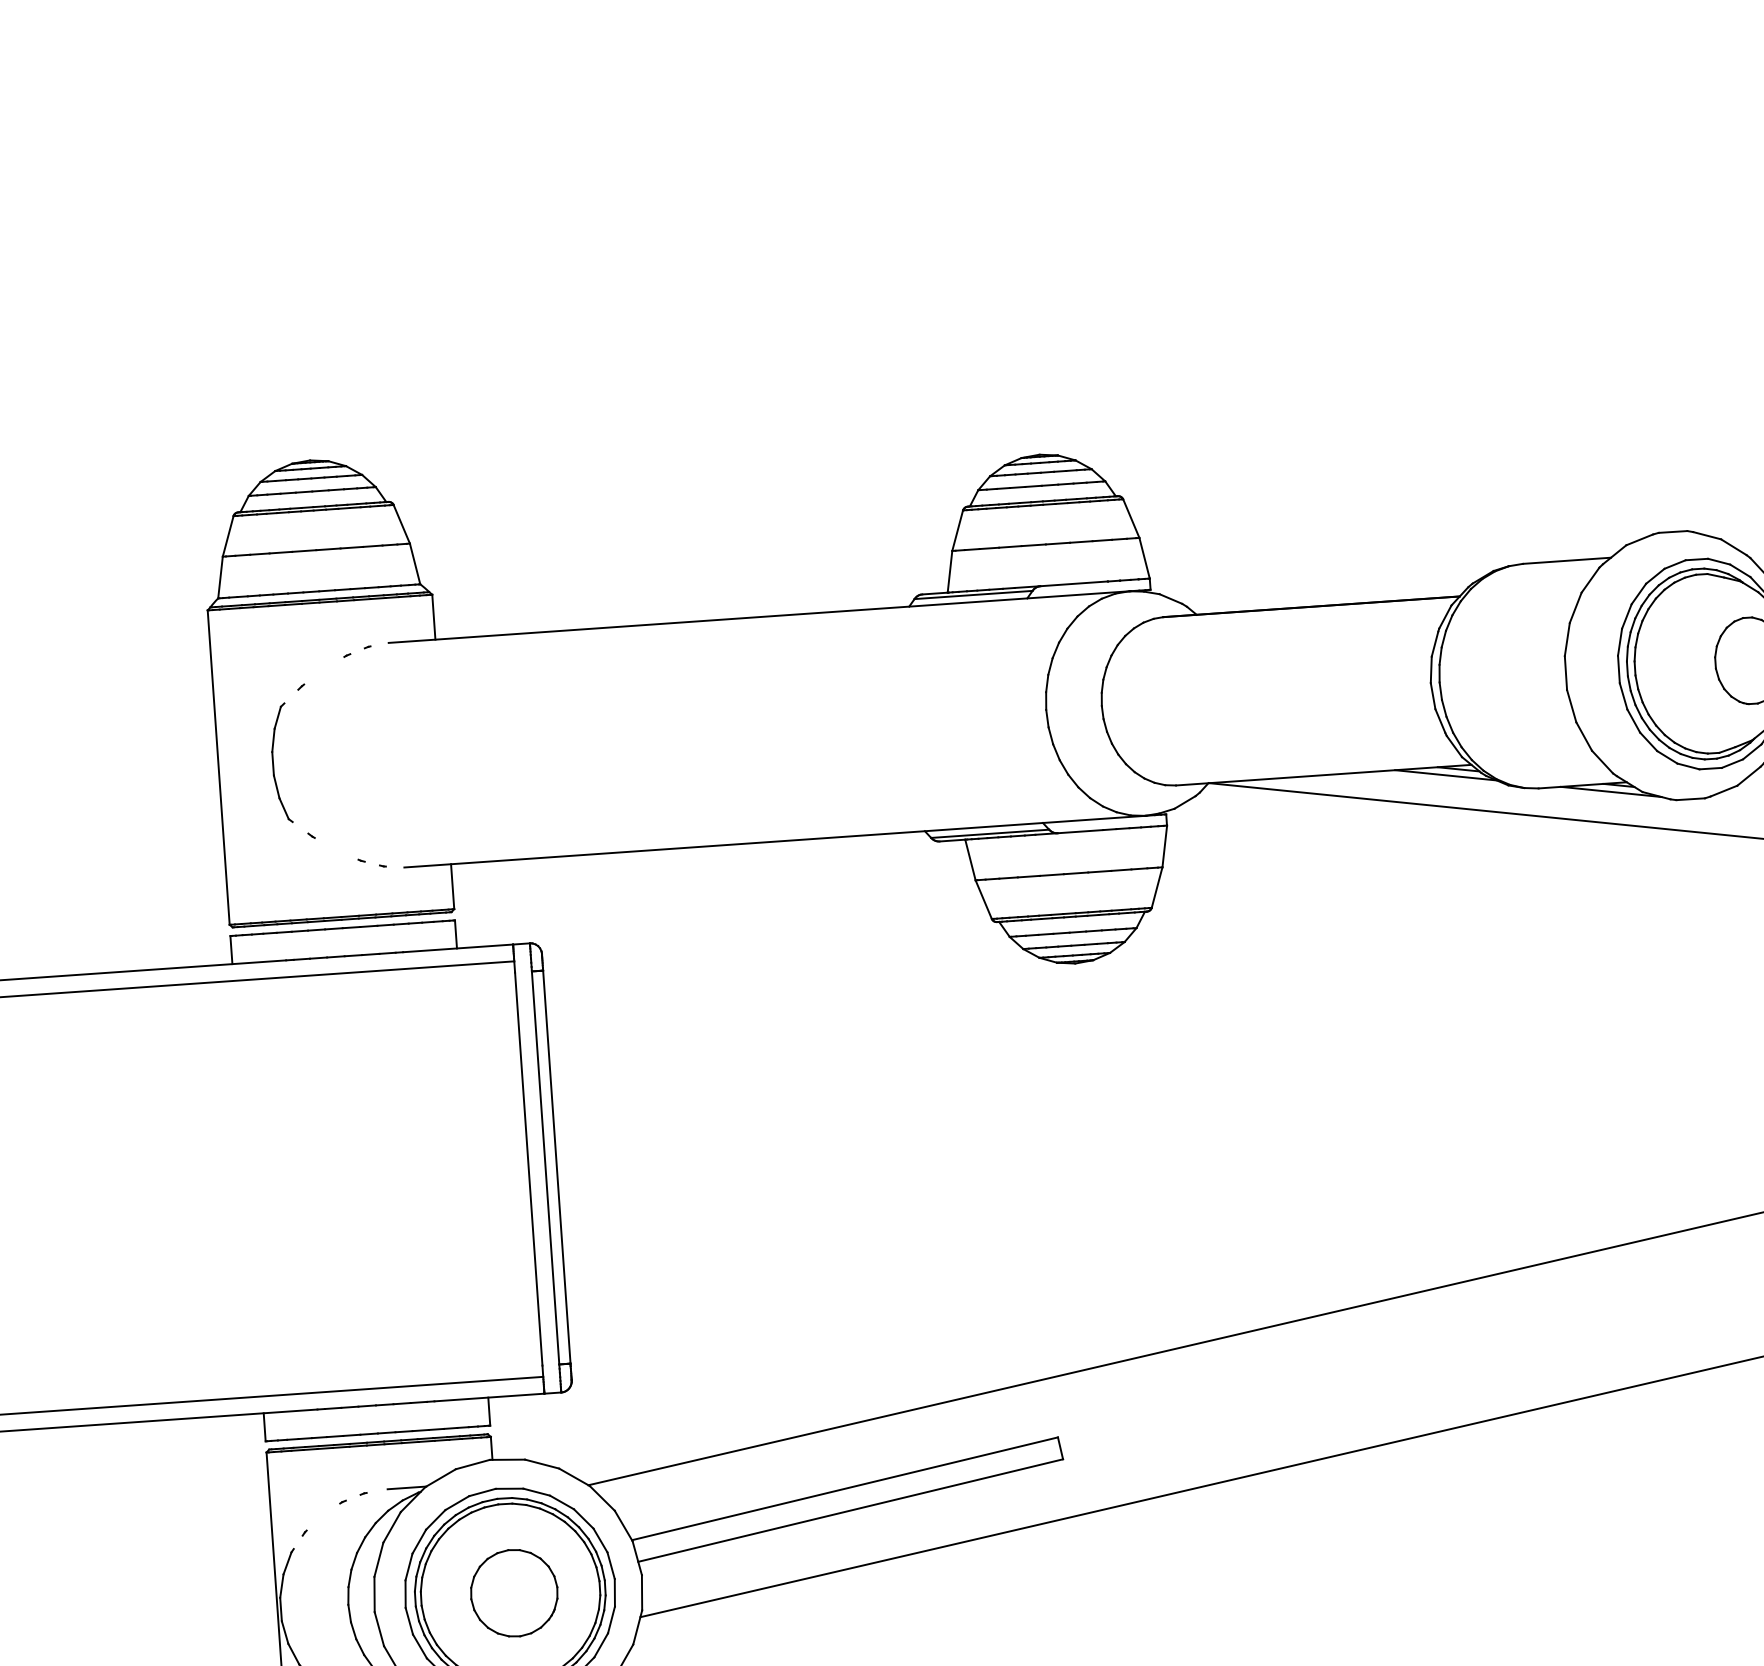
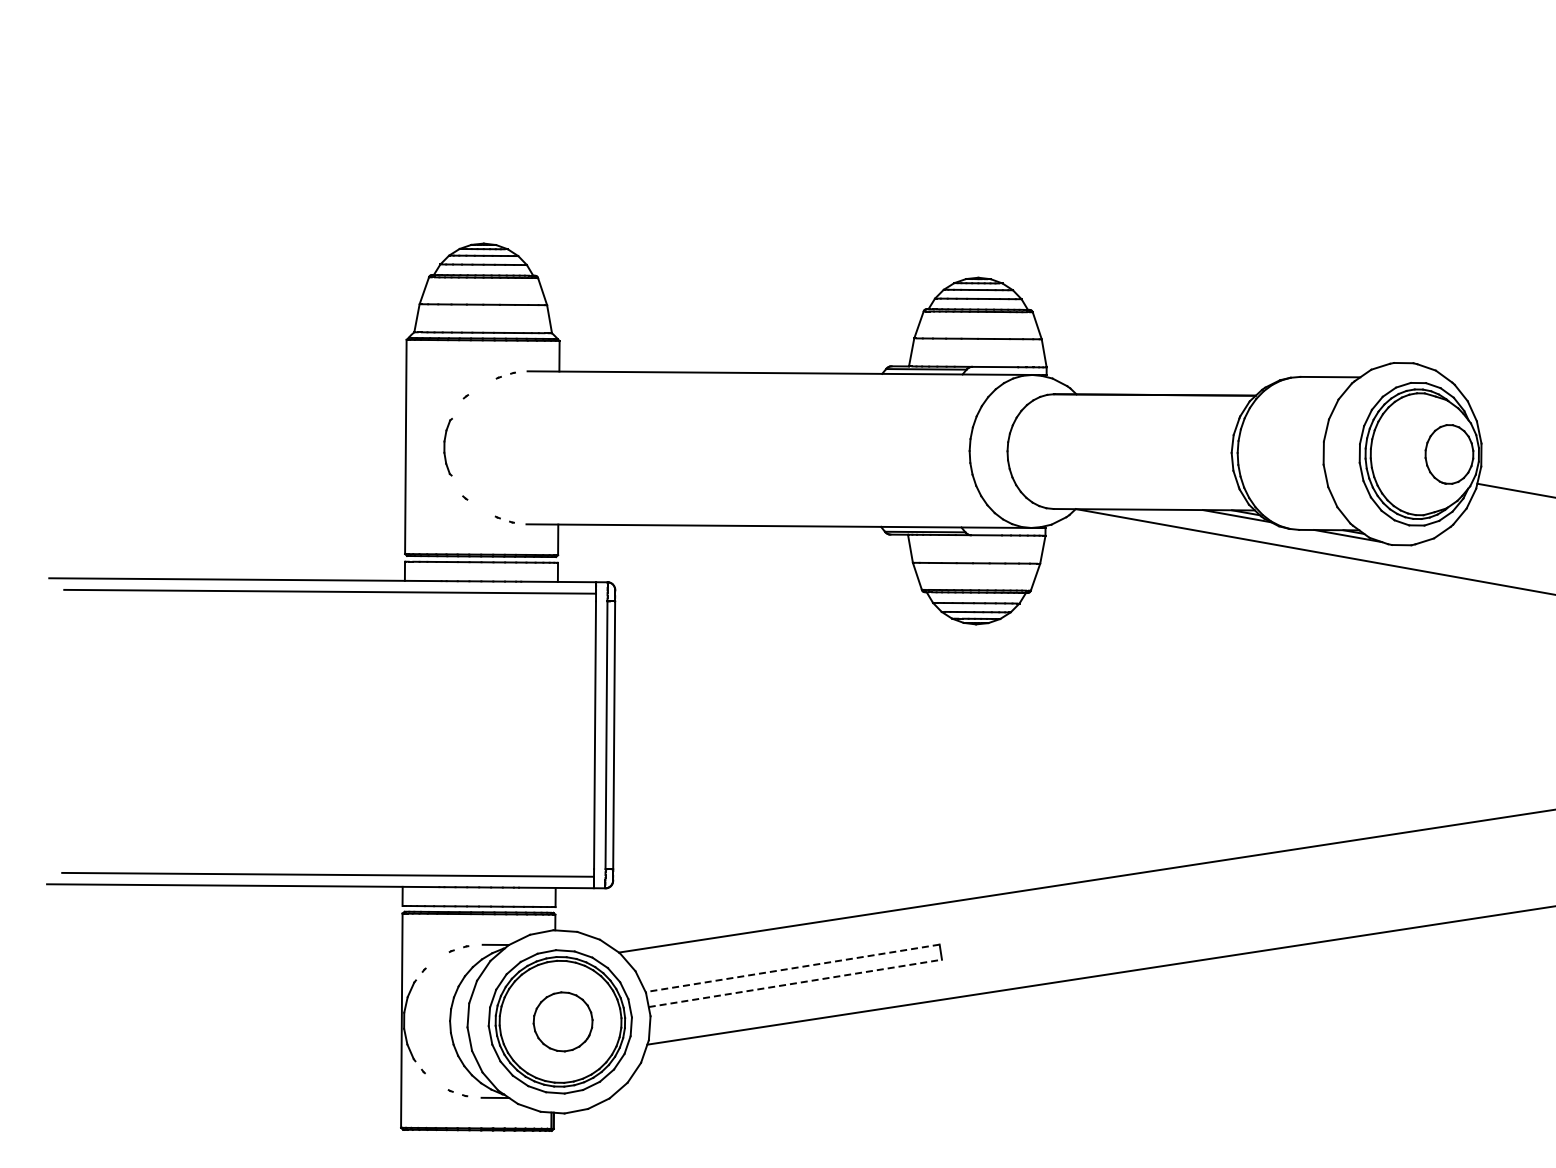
part: (279, 762) -> (447, 446), size x0.7
line: (844, 1489) -> (792, 968), solid -> dashed
line: (850, 1510) -> (795, 983), solid -> dashed

